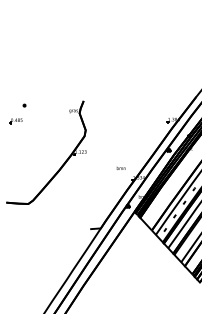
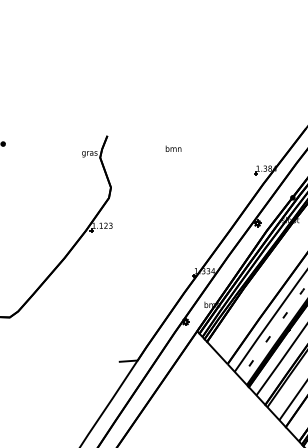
text: (120, 168) -> (172, 149), moved

